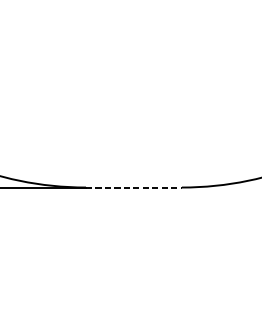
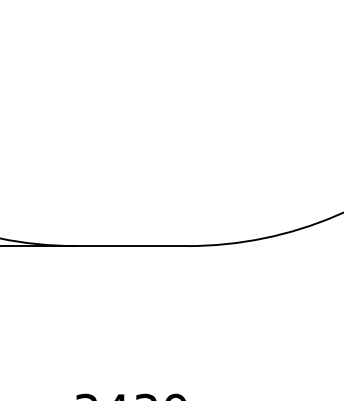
line: (133, 187) -> (131, 246), dashed -> solid

